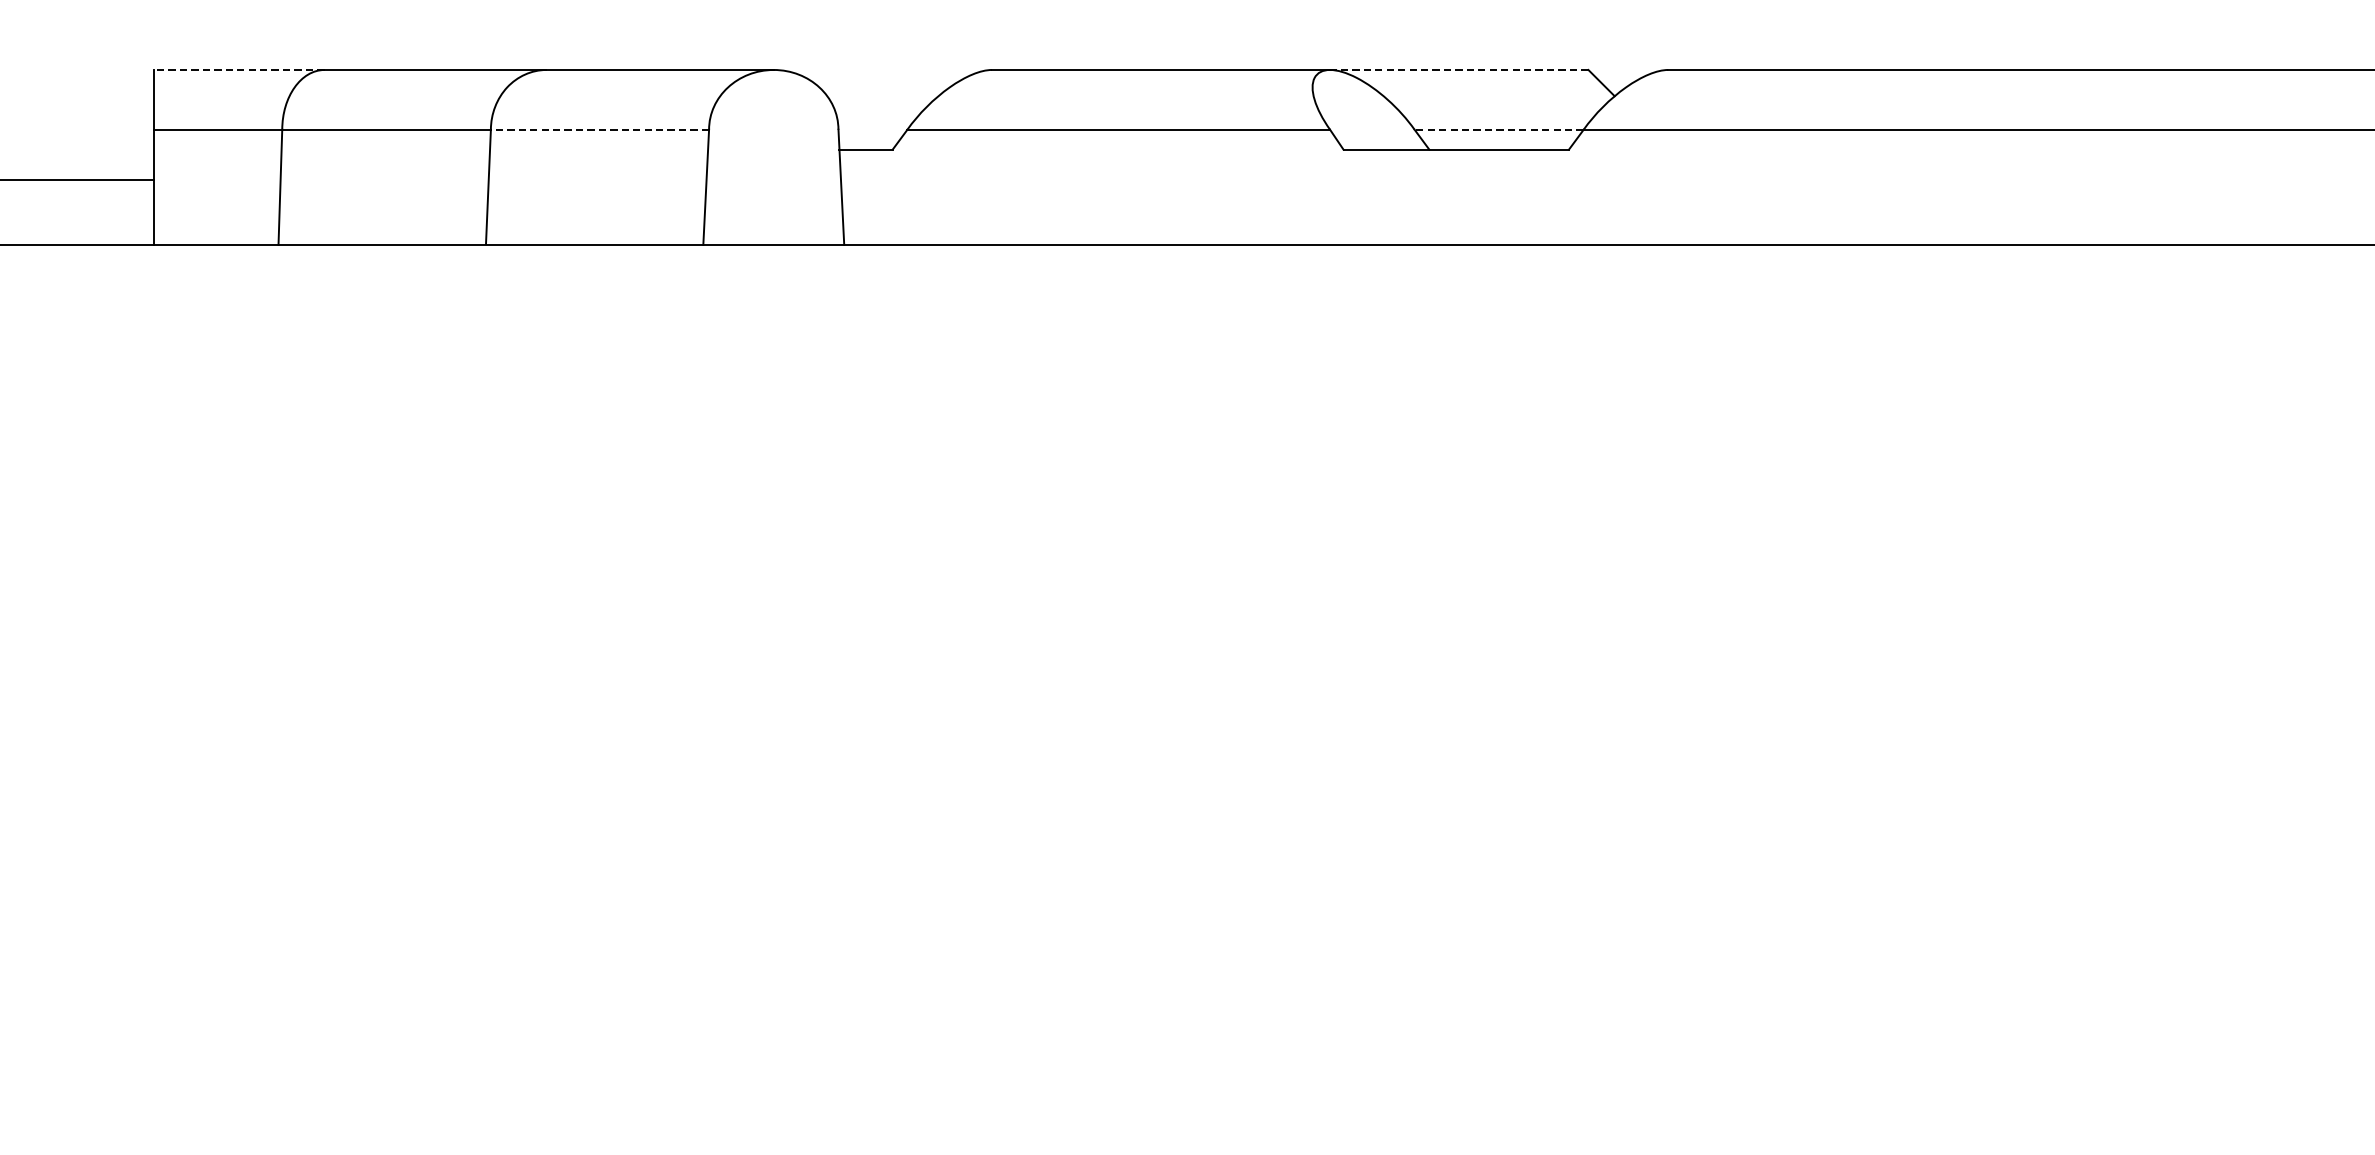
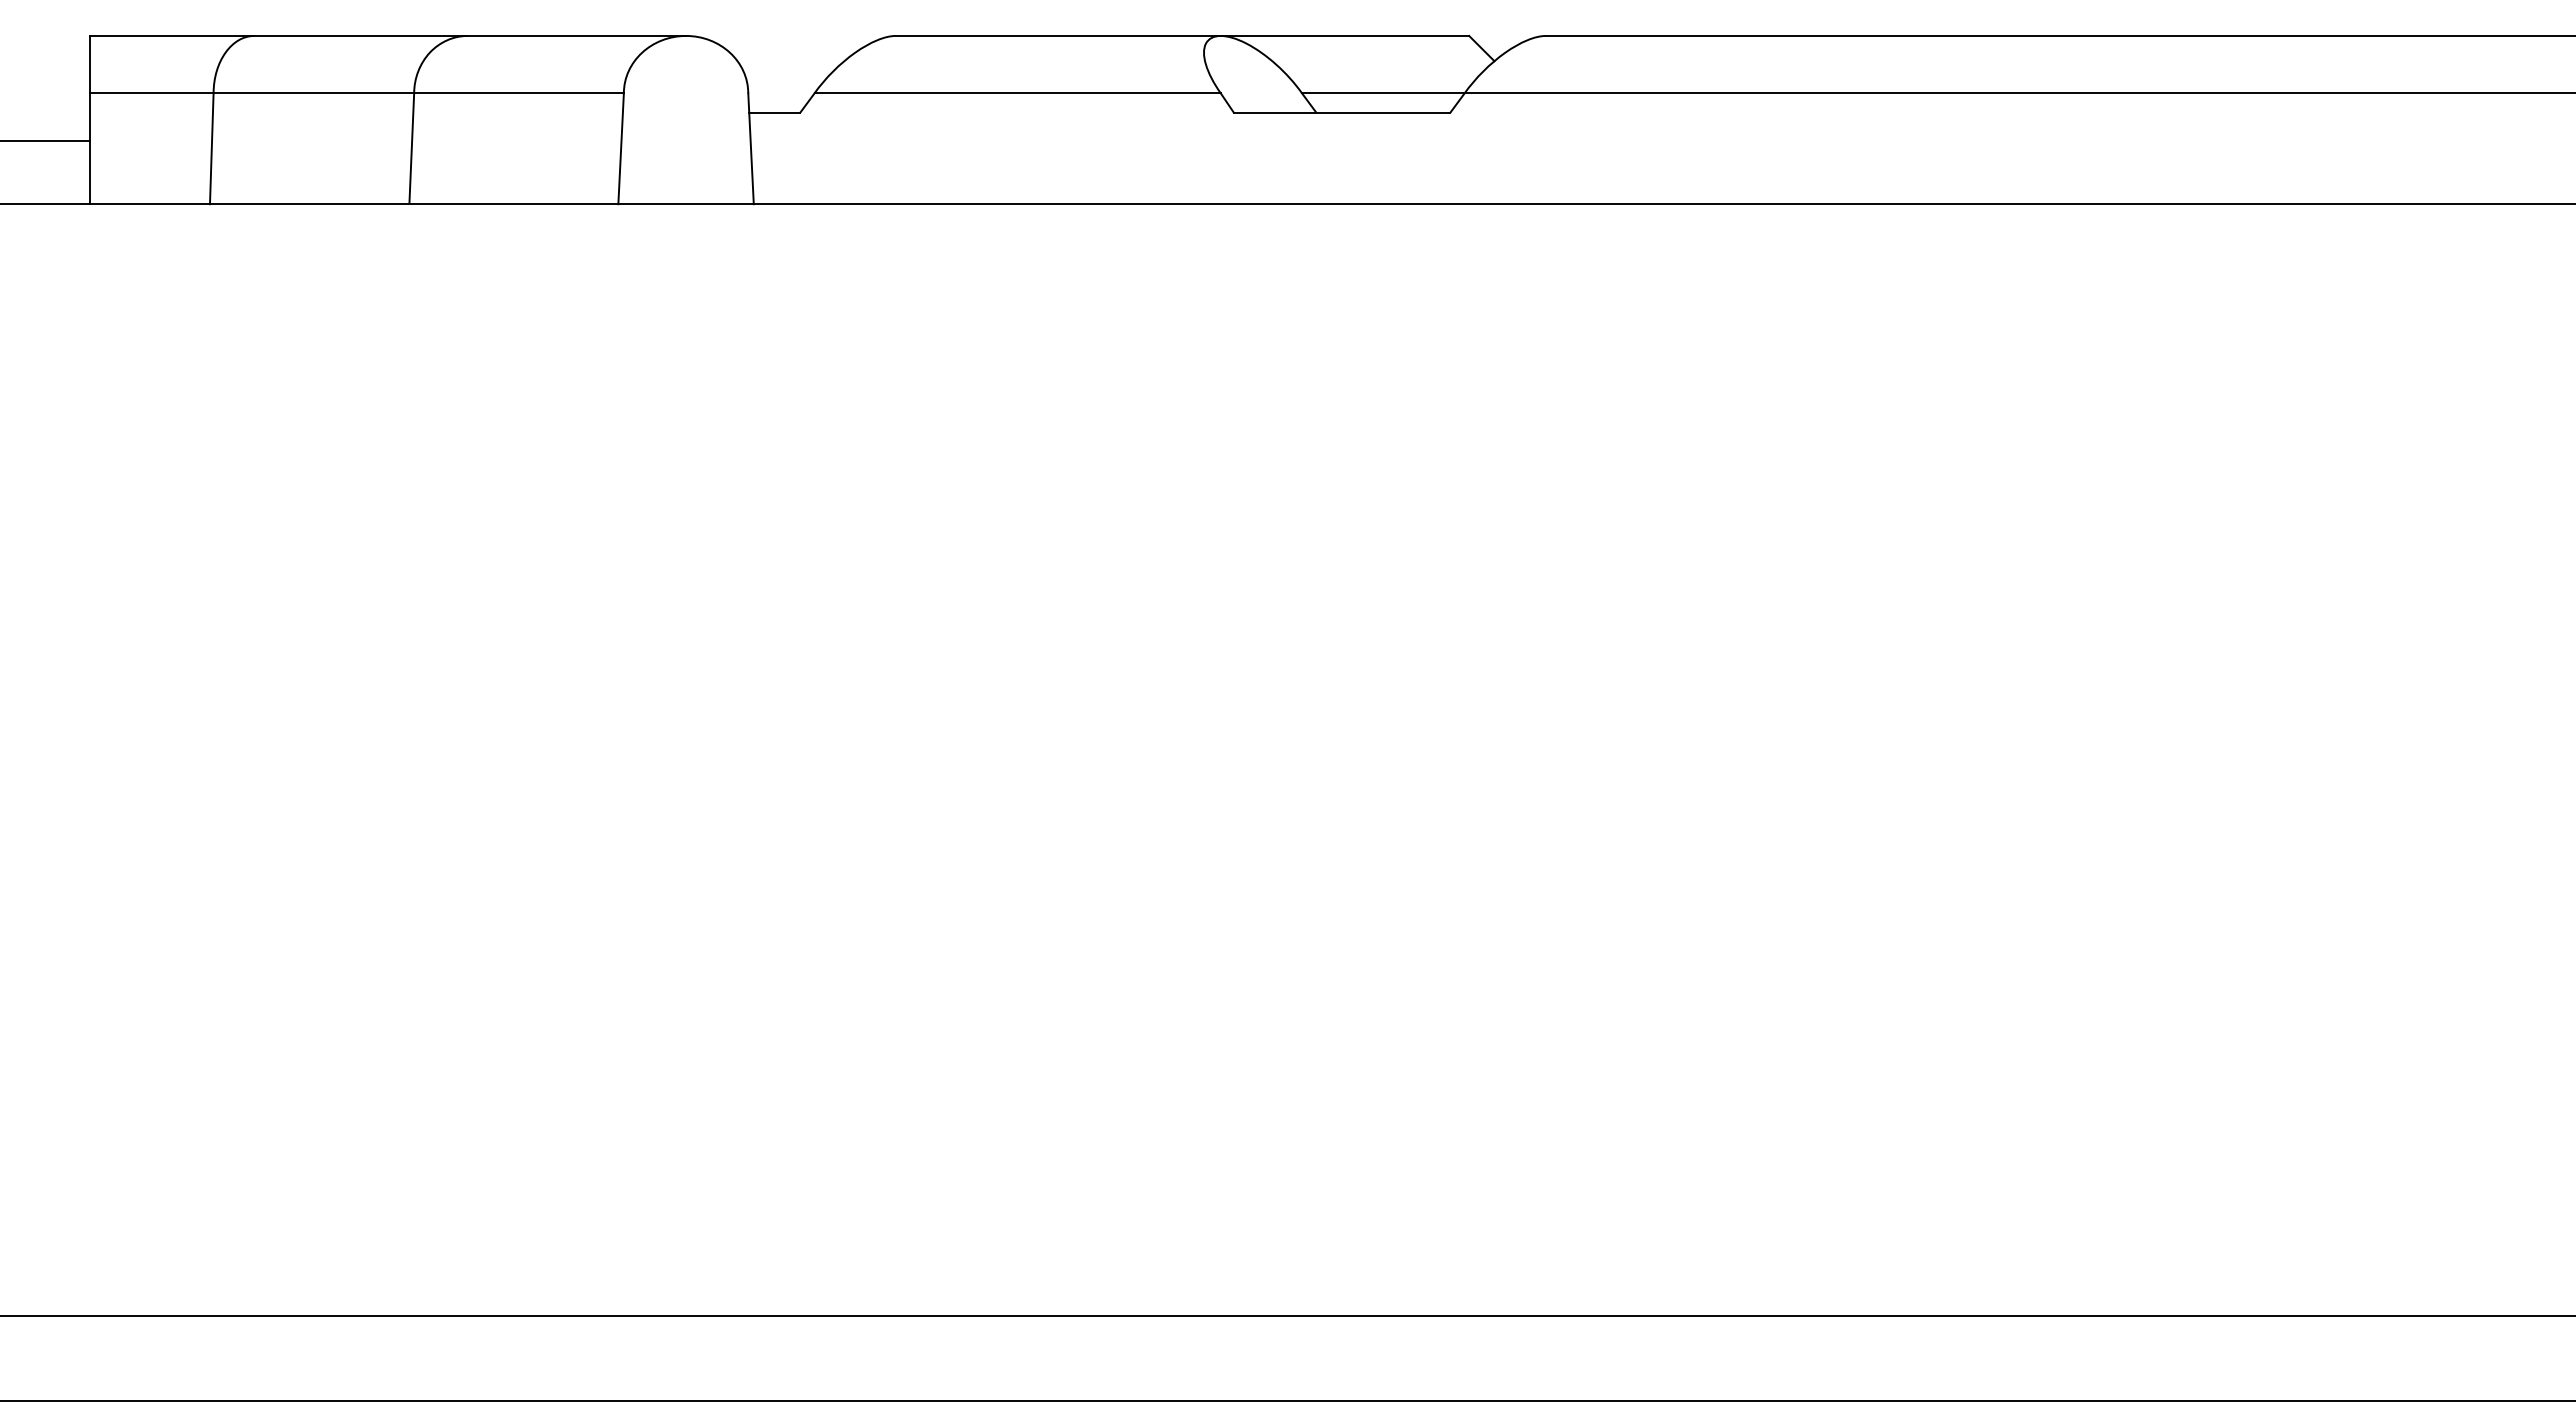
line: (238, 69) -> (171, 35), dashed -> solid
line: (1458, 69) -> (1344, 35), dashed -> solid
line: (600, 129) -> (519, 93), dashed -> solid
line: (1498, 129) -> (1382, 93), dashed -> solid

